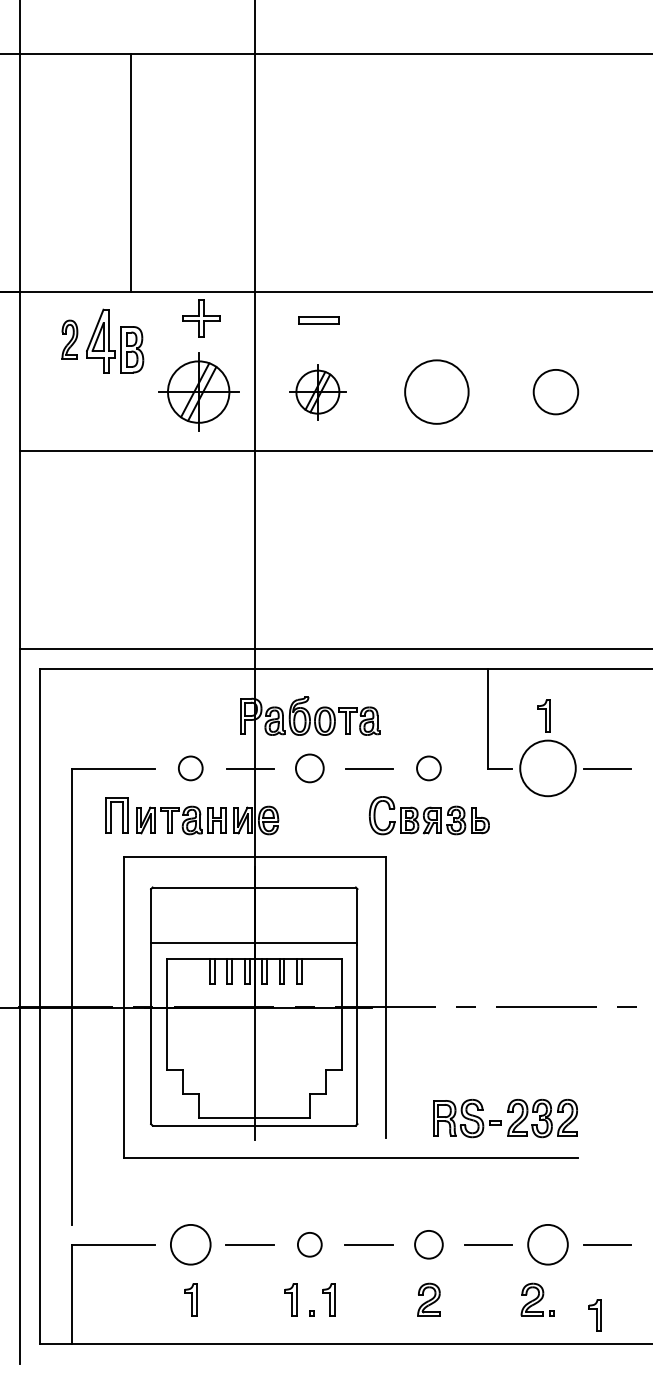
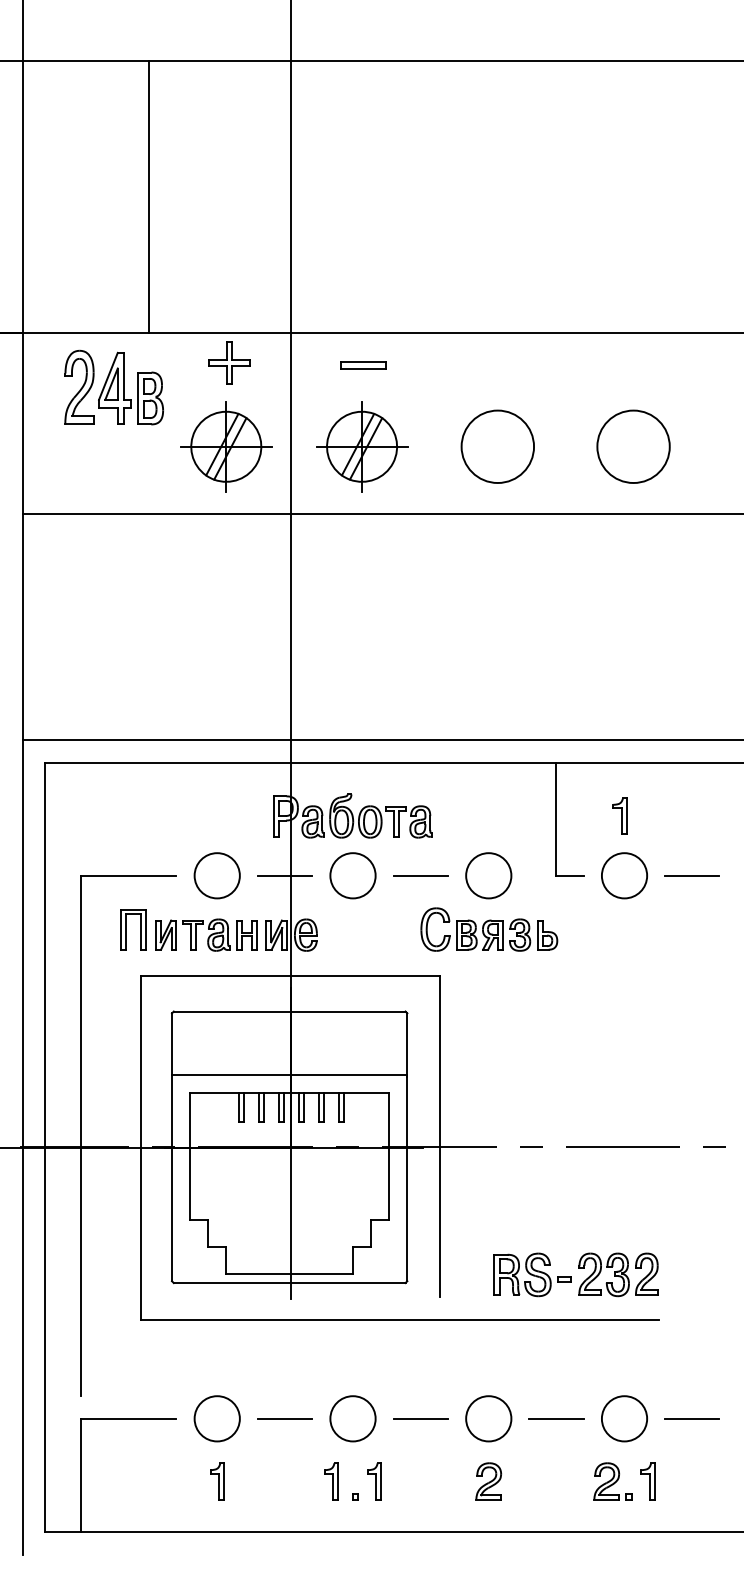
part: (69, 339) -> (79, 386), size x1.67
part: (318, 391) -> (362, 446), size x1.43
circle: (555, 391) -> (633, 446), size x1.43
circle: (190, 768) -> (216, 875), size x1.67
circle: (309, 768) -> (352, 875), size x1.43
circle: (428, 768) -> (488, 875), size x1.67
circle: (547, 768) -> (624, 875), size x0.71
circle: (309, 1244) -> (352, 1418), size x1.67
circle: (428, 1244) -> (488, 1418), size x1.43
part: (594, 1315) -> (647, 1481), moved

